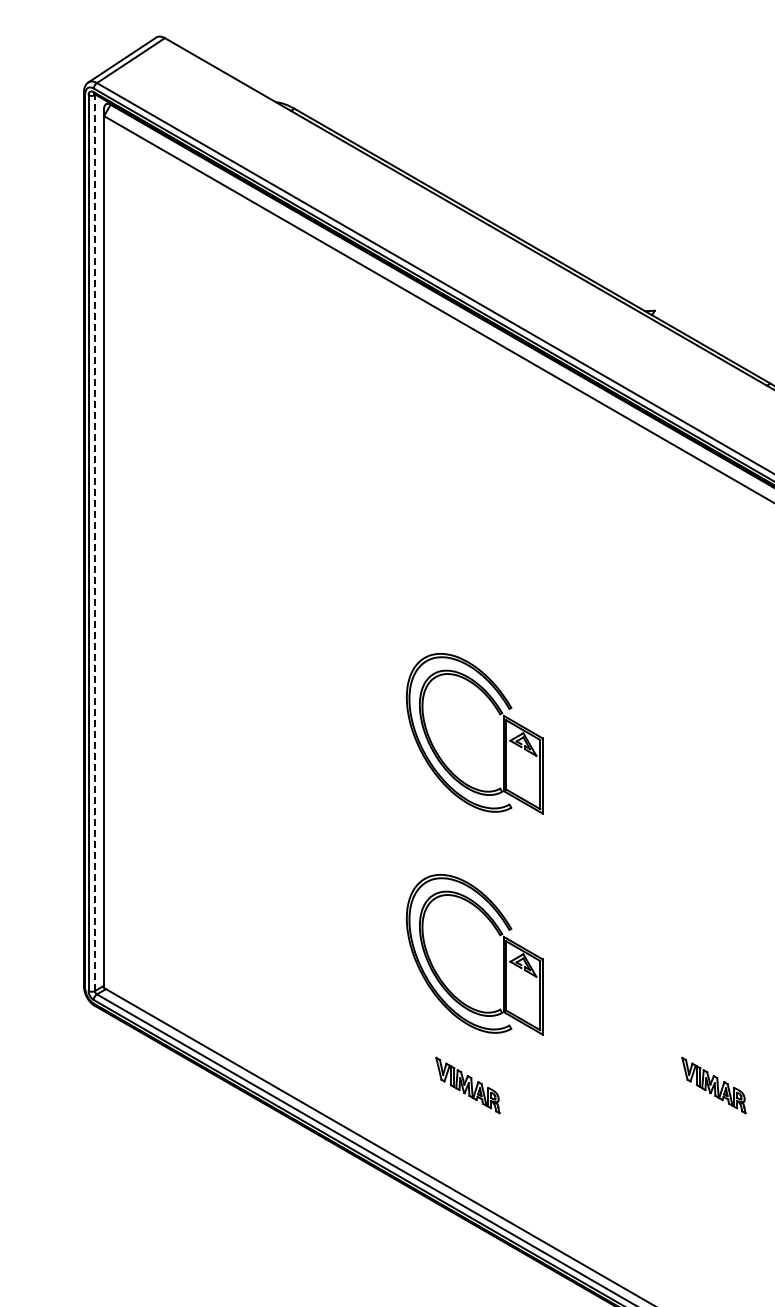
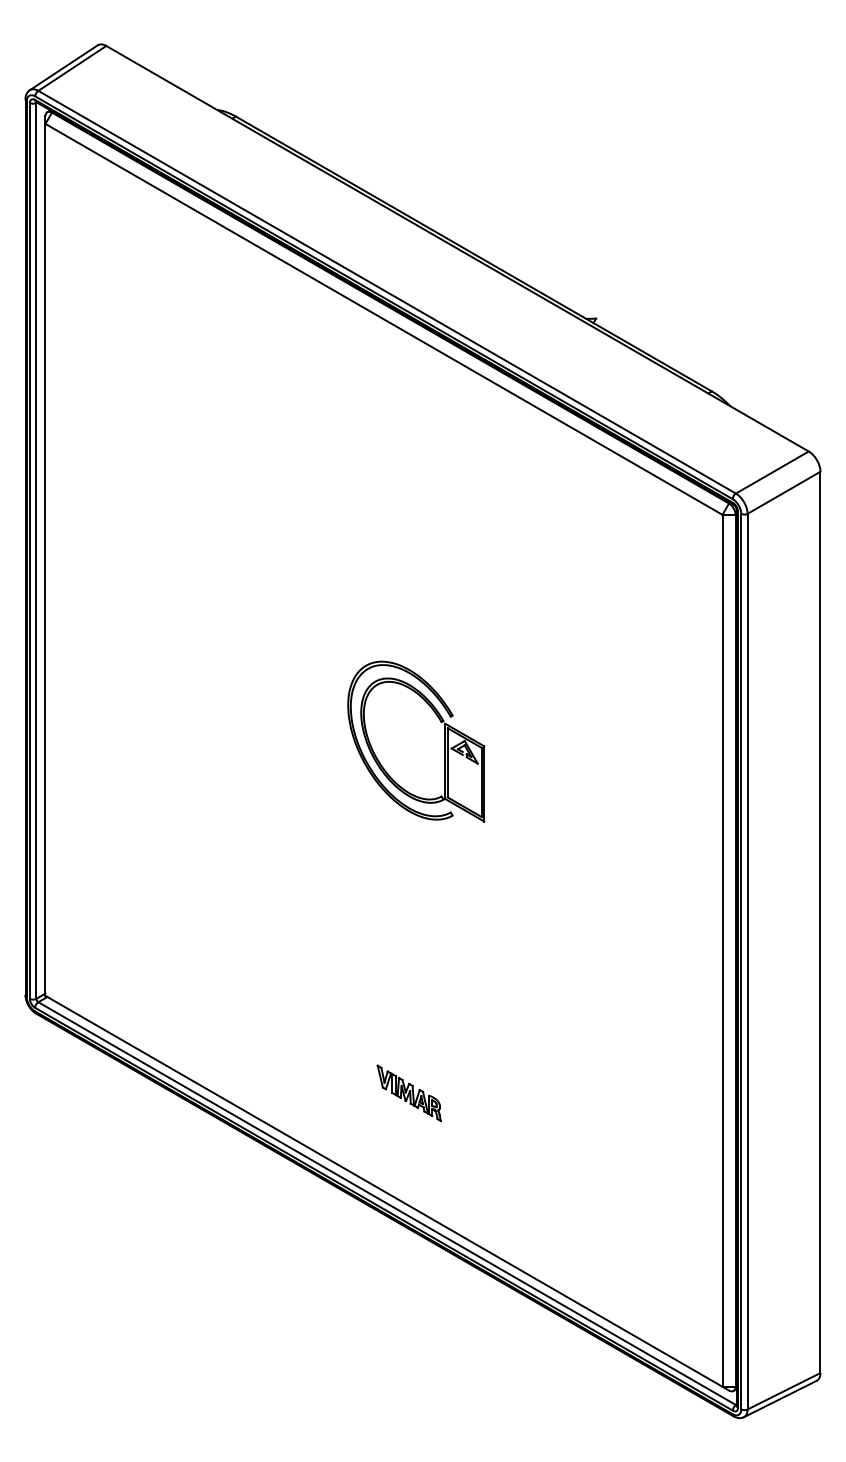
line: (95, 542) -> (36, 550), dashed -> solid
part: (475, 954) -> (416, 962), removed
part: (713, 1084) -> (654, 1092), removed

